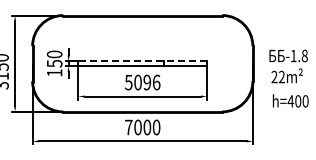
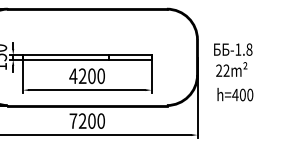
line: (142, 61) -> (87, 55), dashed -> solid
text: (142, 82) -> (87, 76), 5096 -> 4200
text: (137, 127) -> (82, 121), 7000 -> 7200

